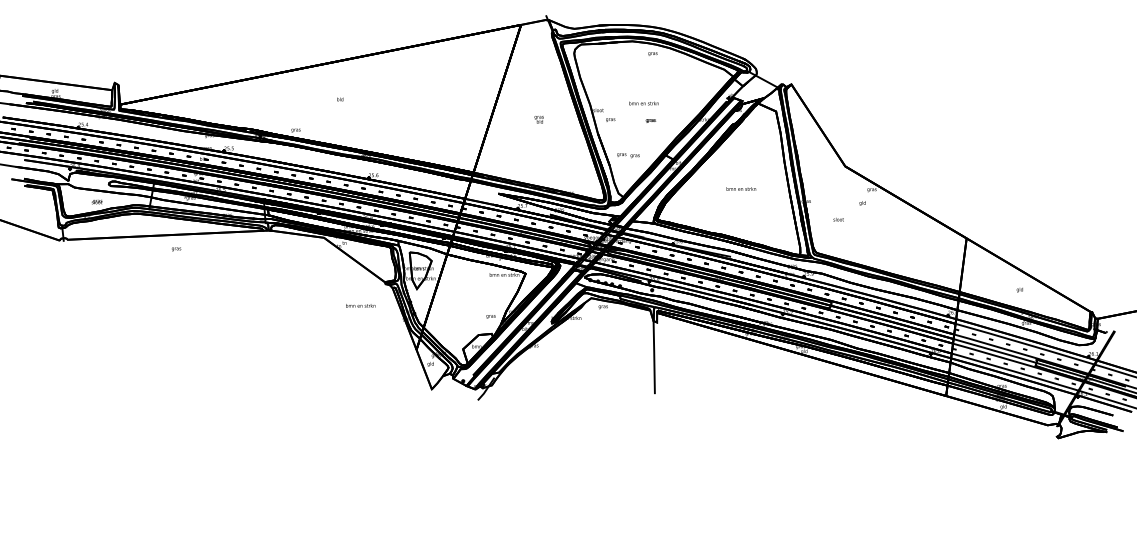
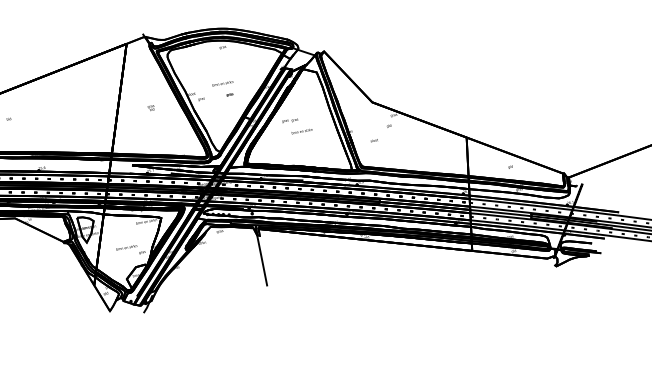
text: (628, 155) -> (290, 120), moved
text: (360, 305) -> (126, 247), moved

